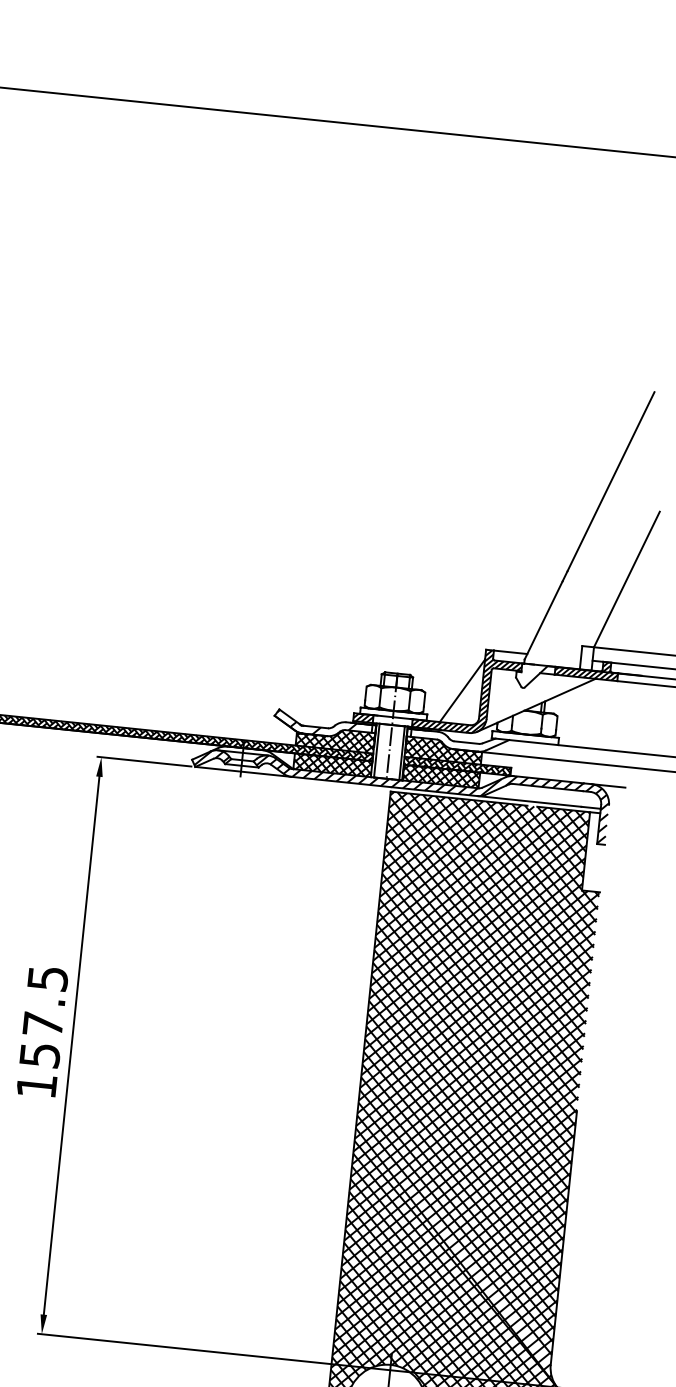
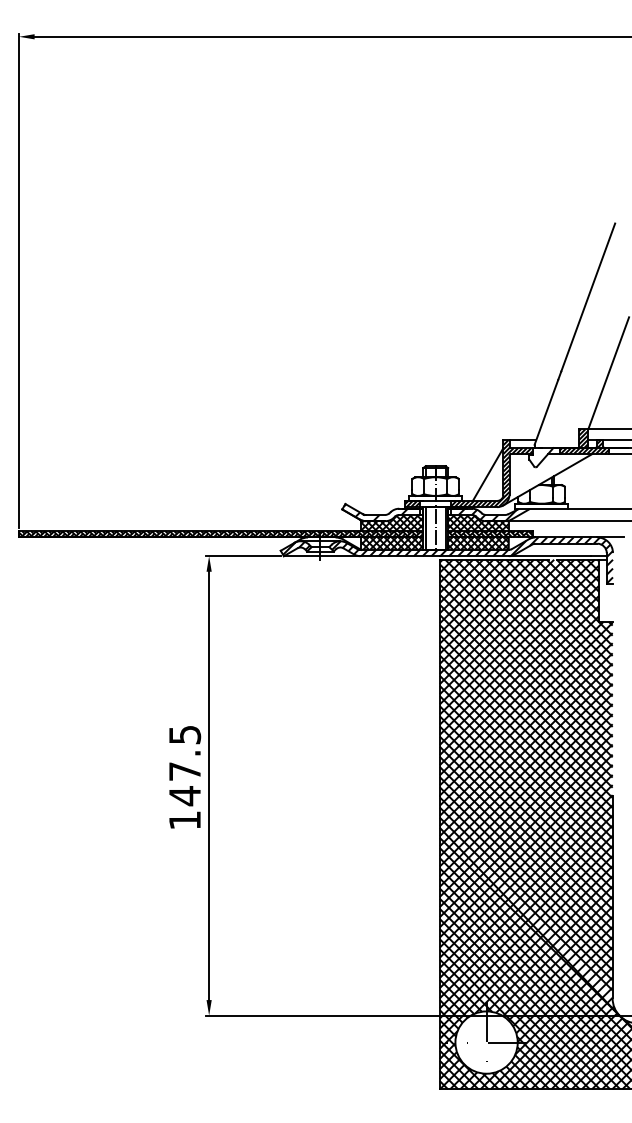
hatch: (586, 658) -> (583, 438), added
hatch: (452, 740) -> (484, 514), added
text: (40, 1055) -> (185, 796), 157.5 -> 147.5

